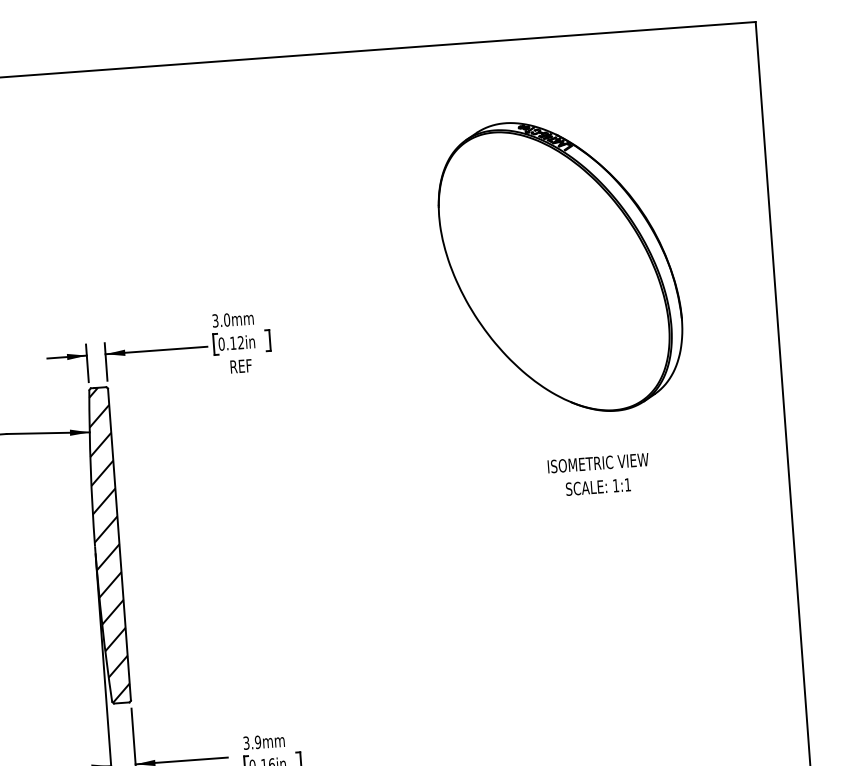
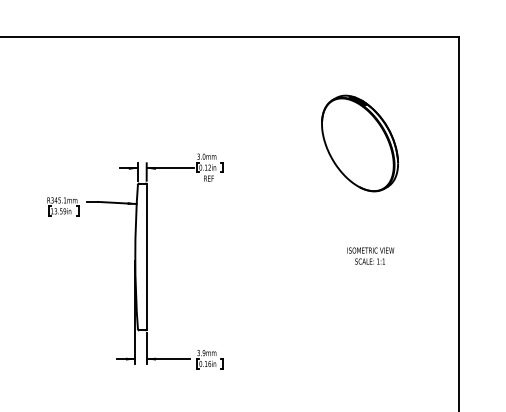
part: (559, 267) -> (359, 143), size x0.7
text: (598, 473) -> (370, 255), moved
hatch: (106, 544) -> (140, 256), removed

